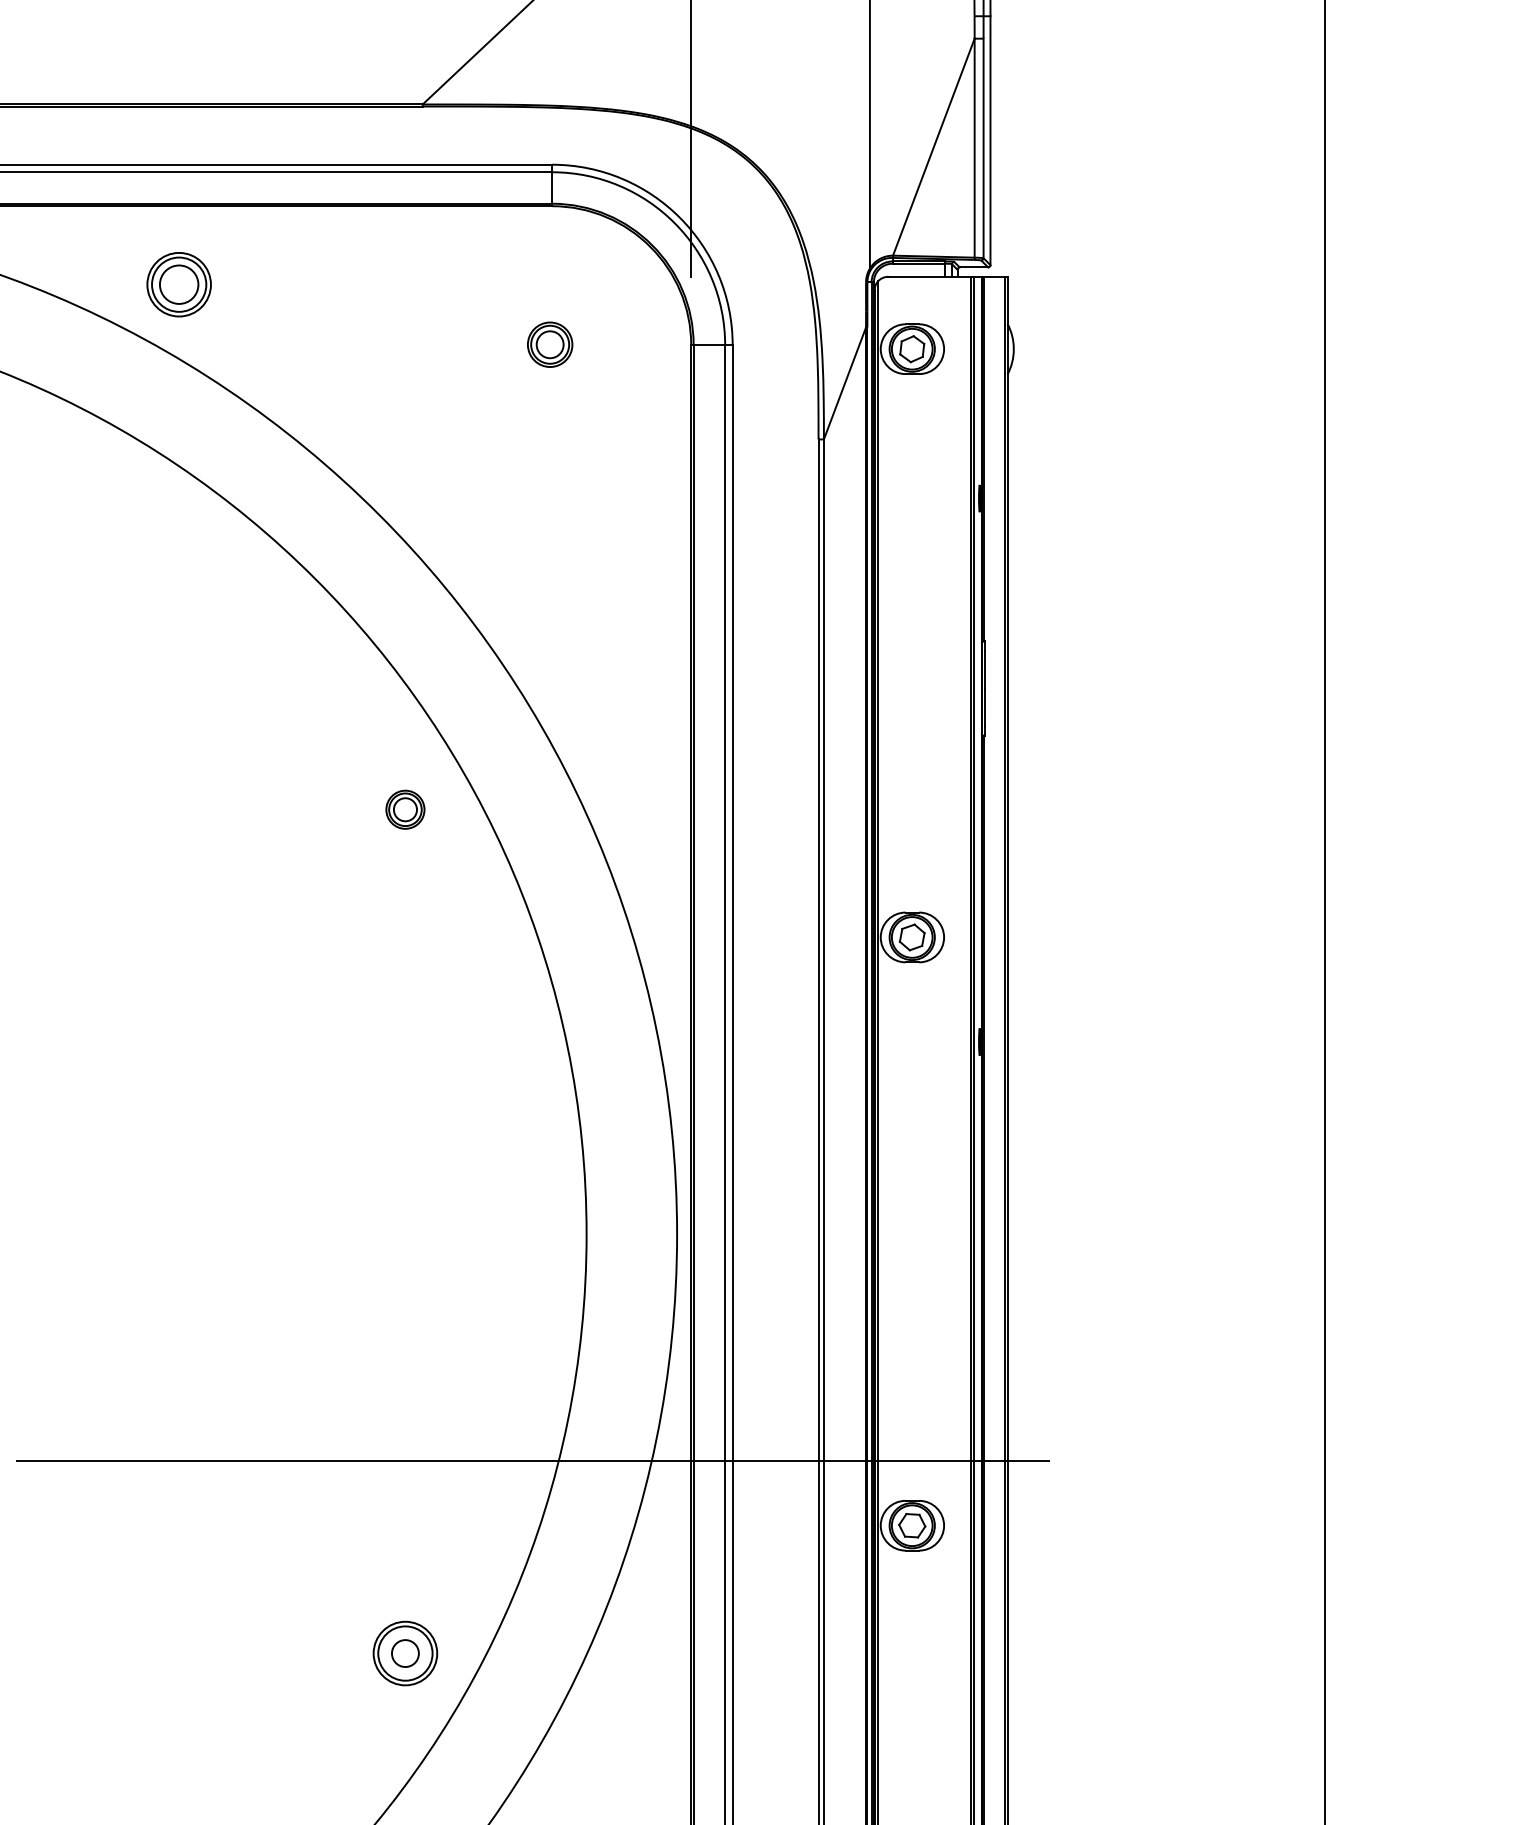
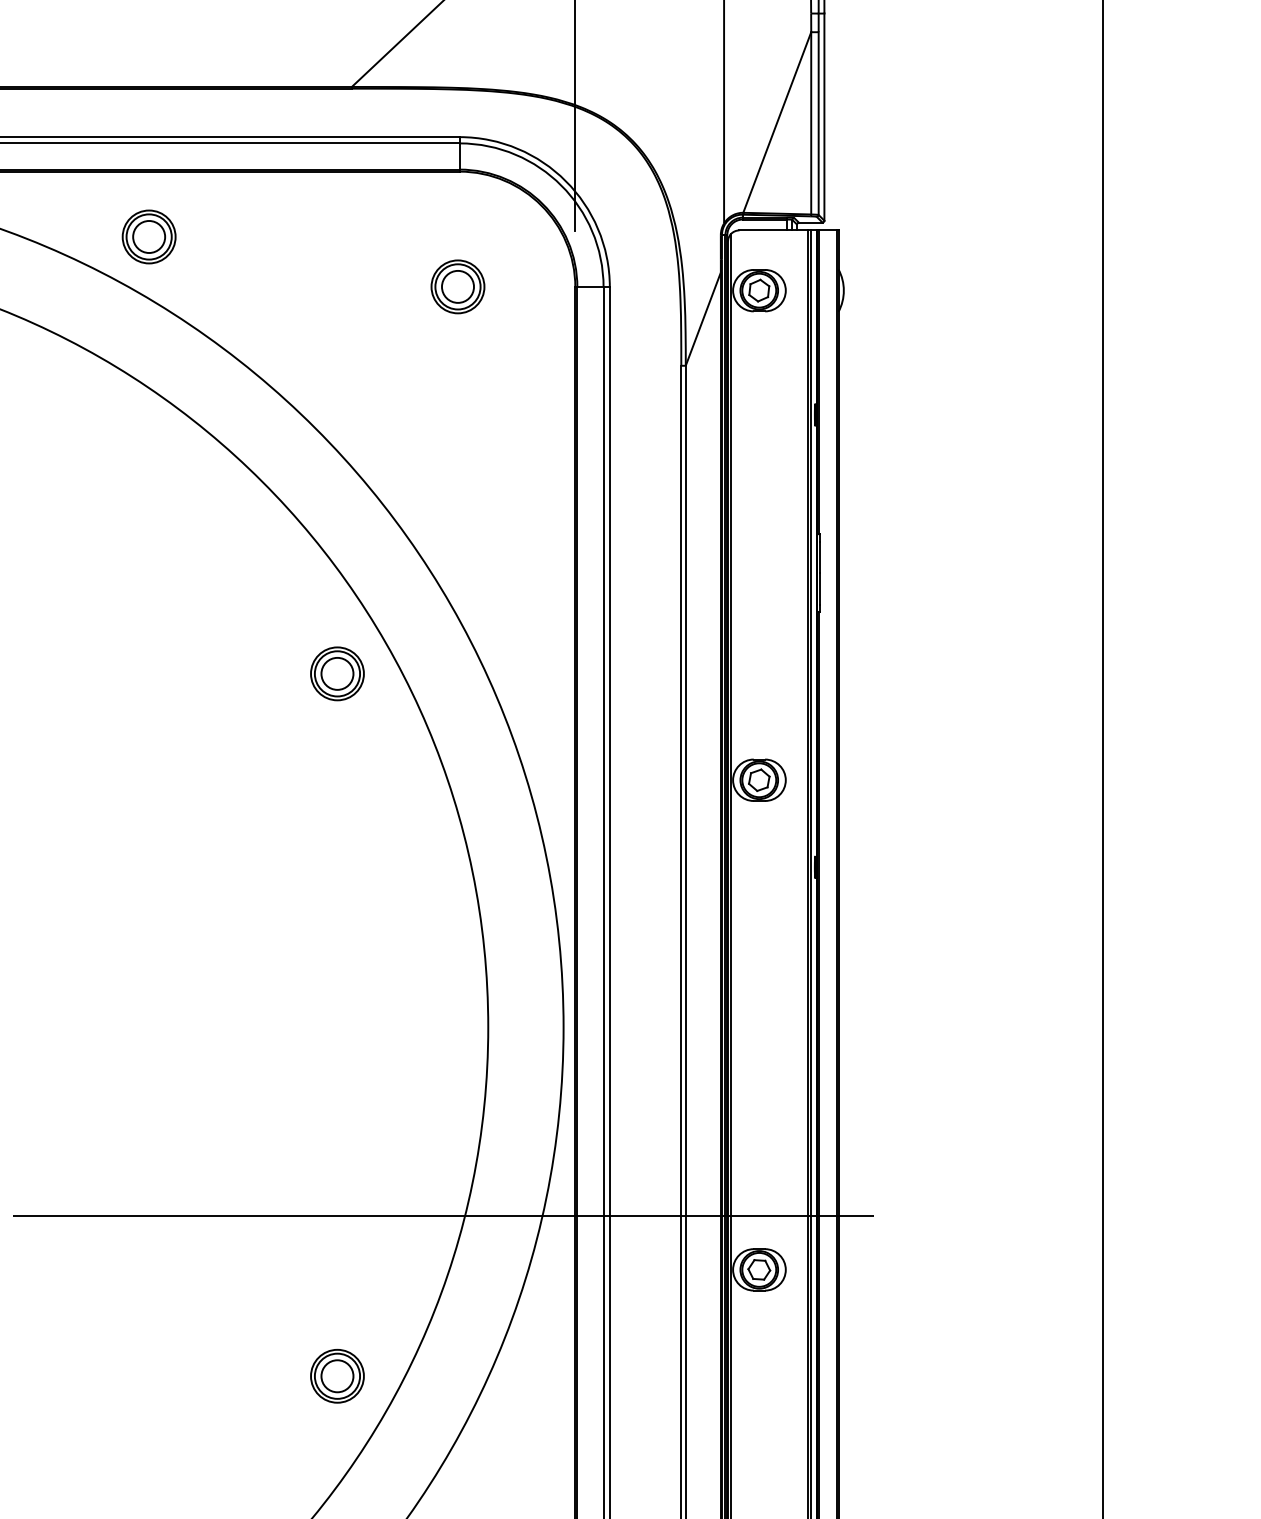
part: (549, 344) -> (457, 286), size x1.43
part: (405, 809) -> (337, 673), size x1.67
circle: (405, 1653) -> (337, 1376), size x1.43

